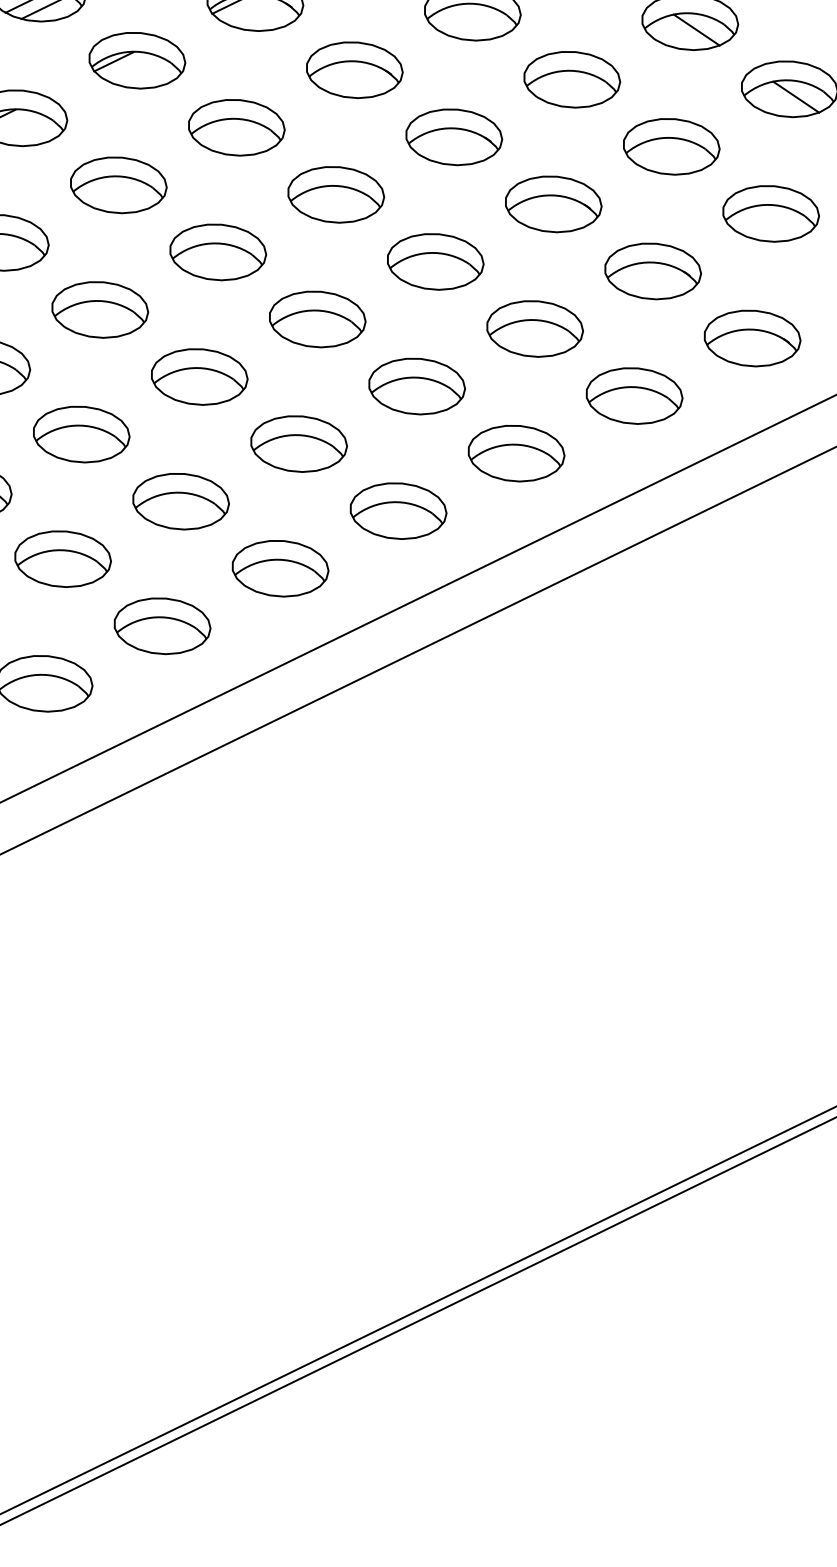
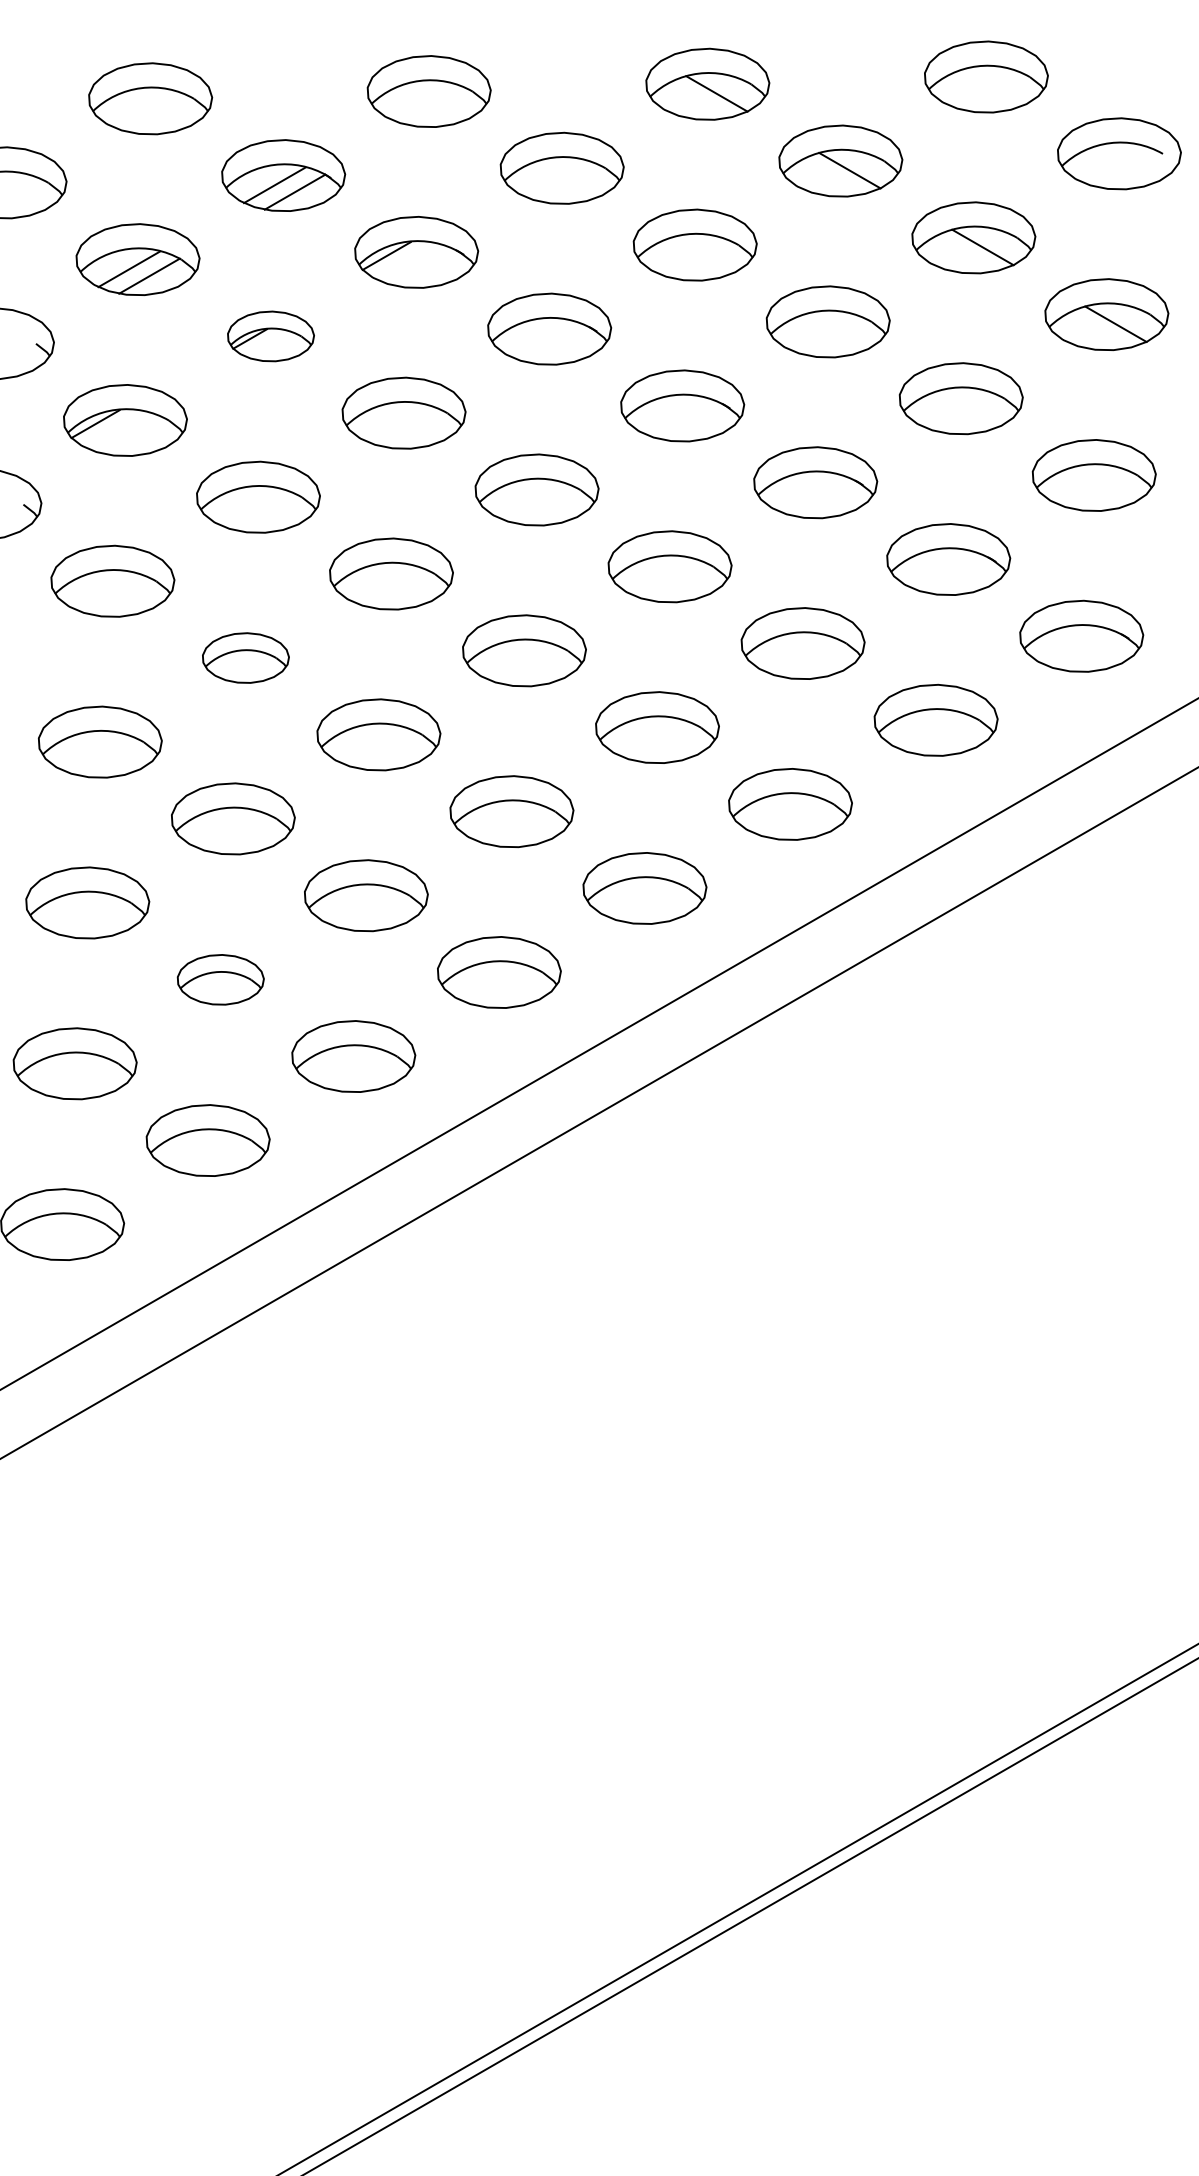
part: (136, 60) -> (270, 336), size x0.7
part: (99, 309) -> (245, 657), size x0.7
part: (62, 558) -> (220, 979), size x0.7

